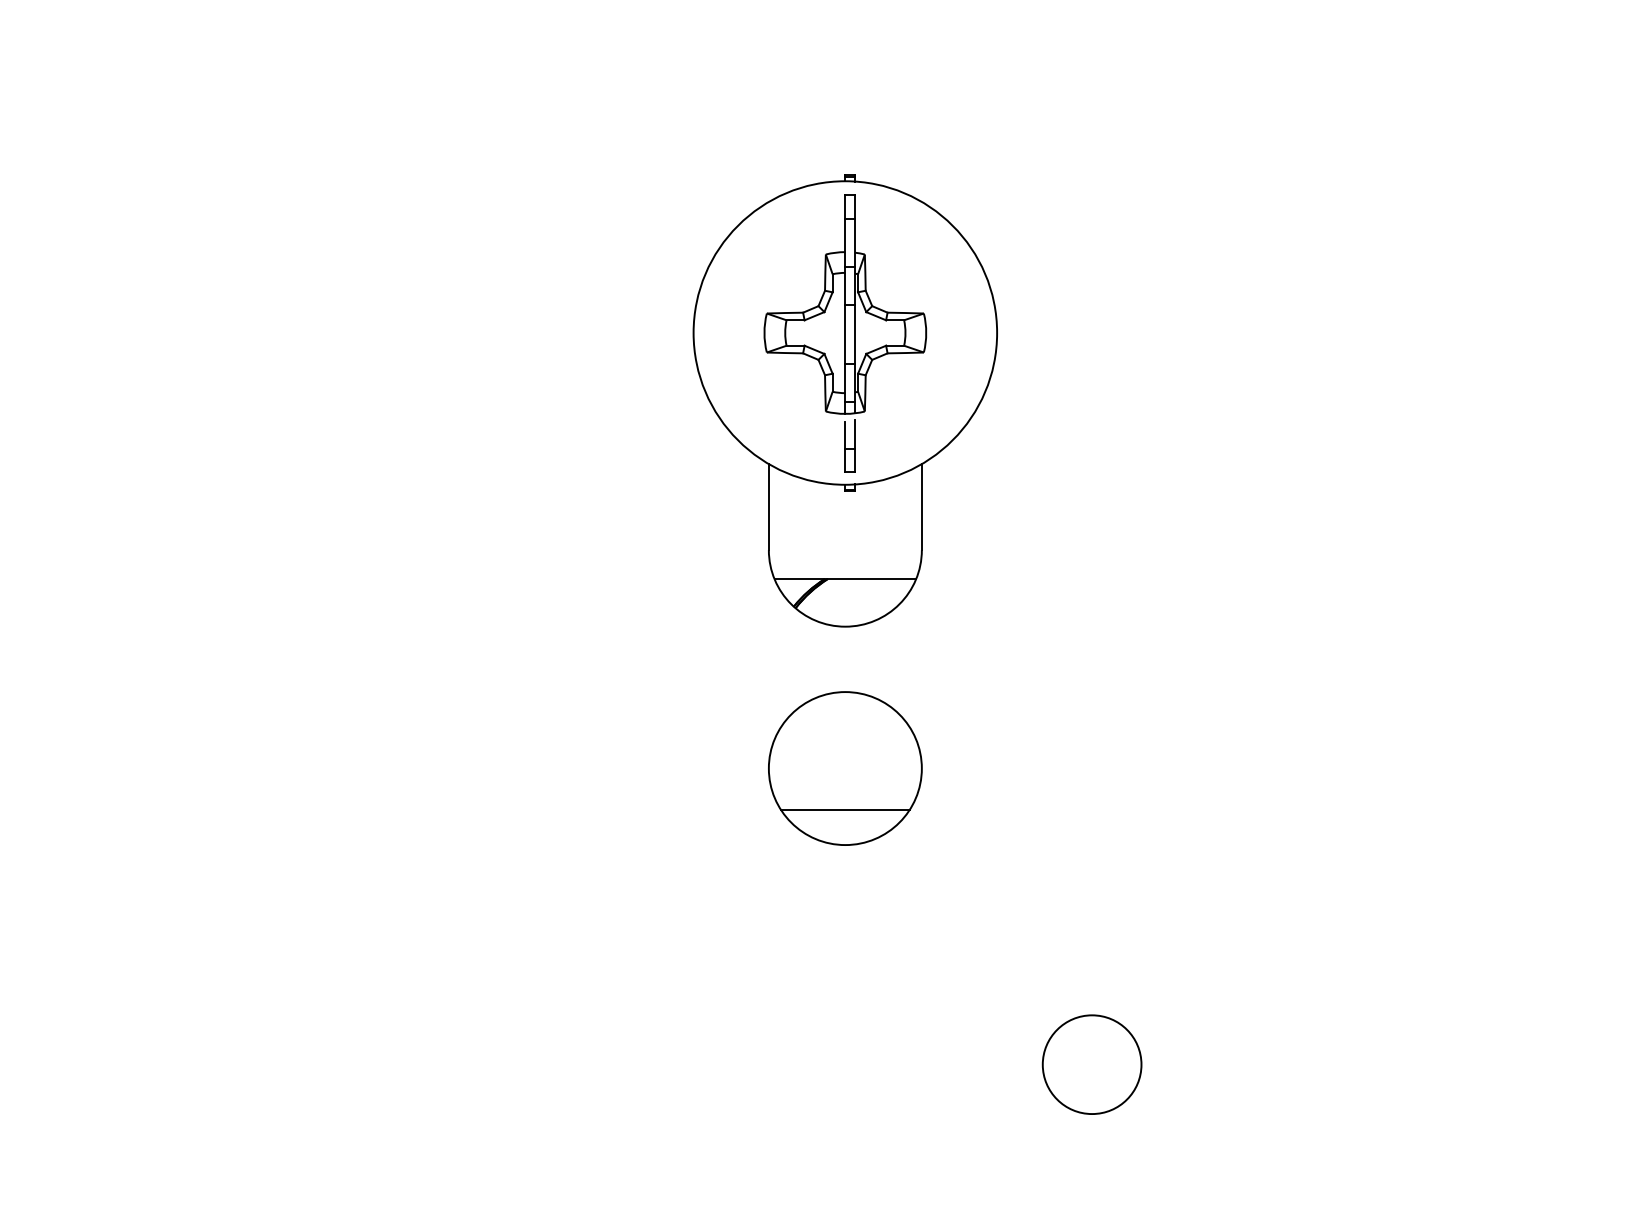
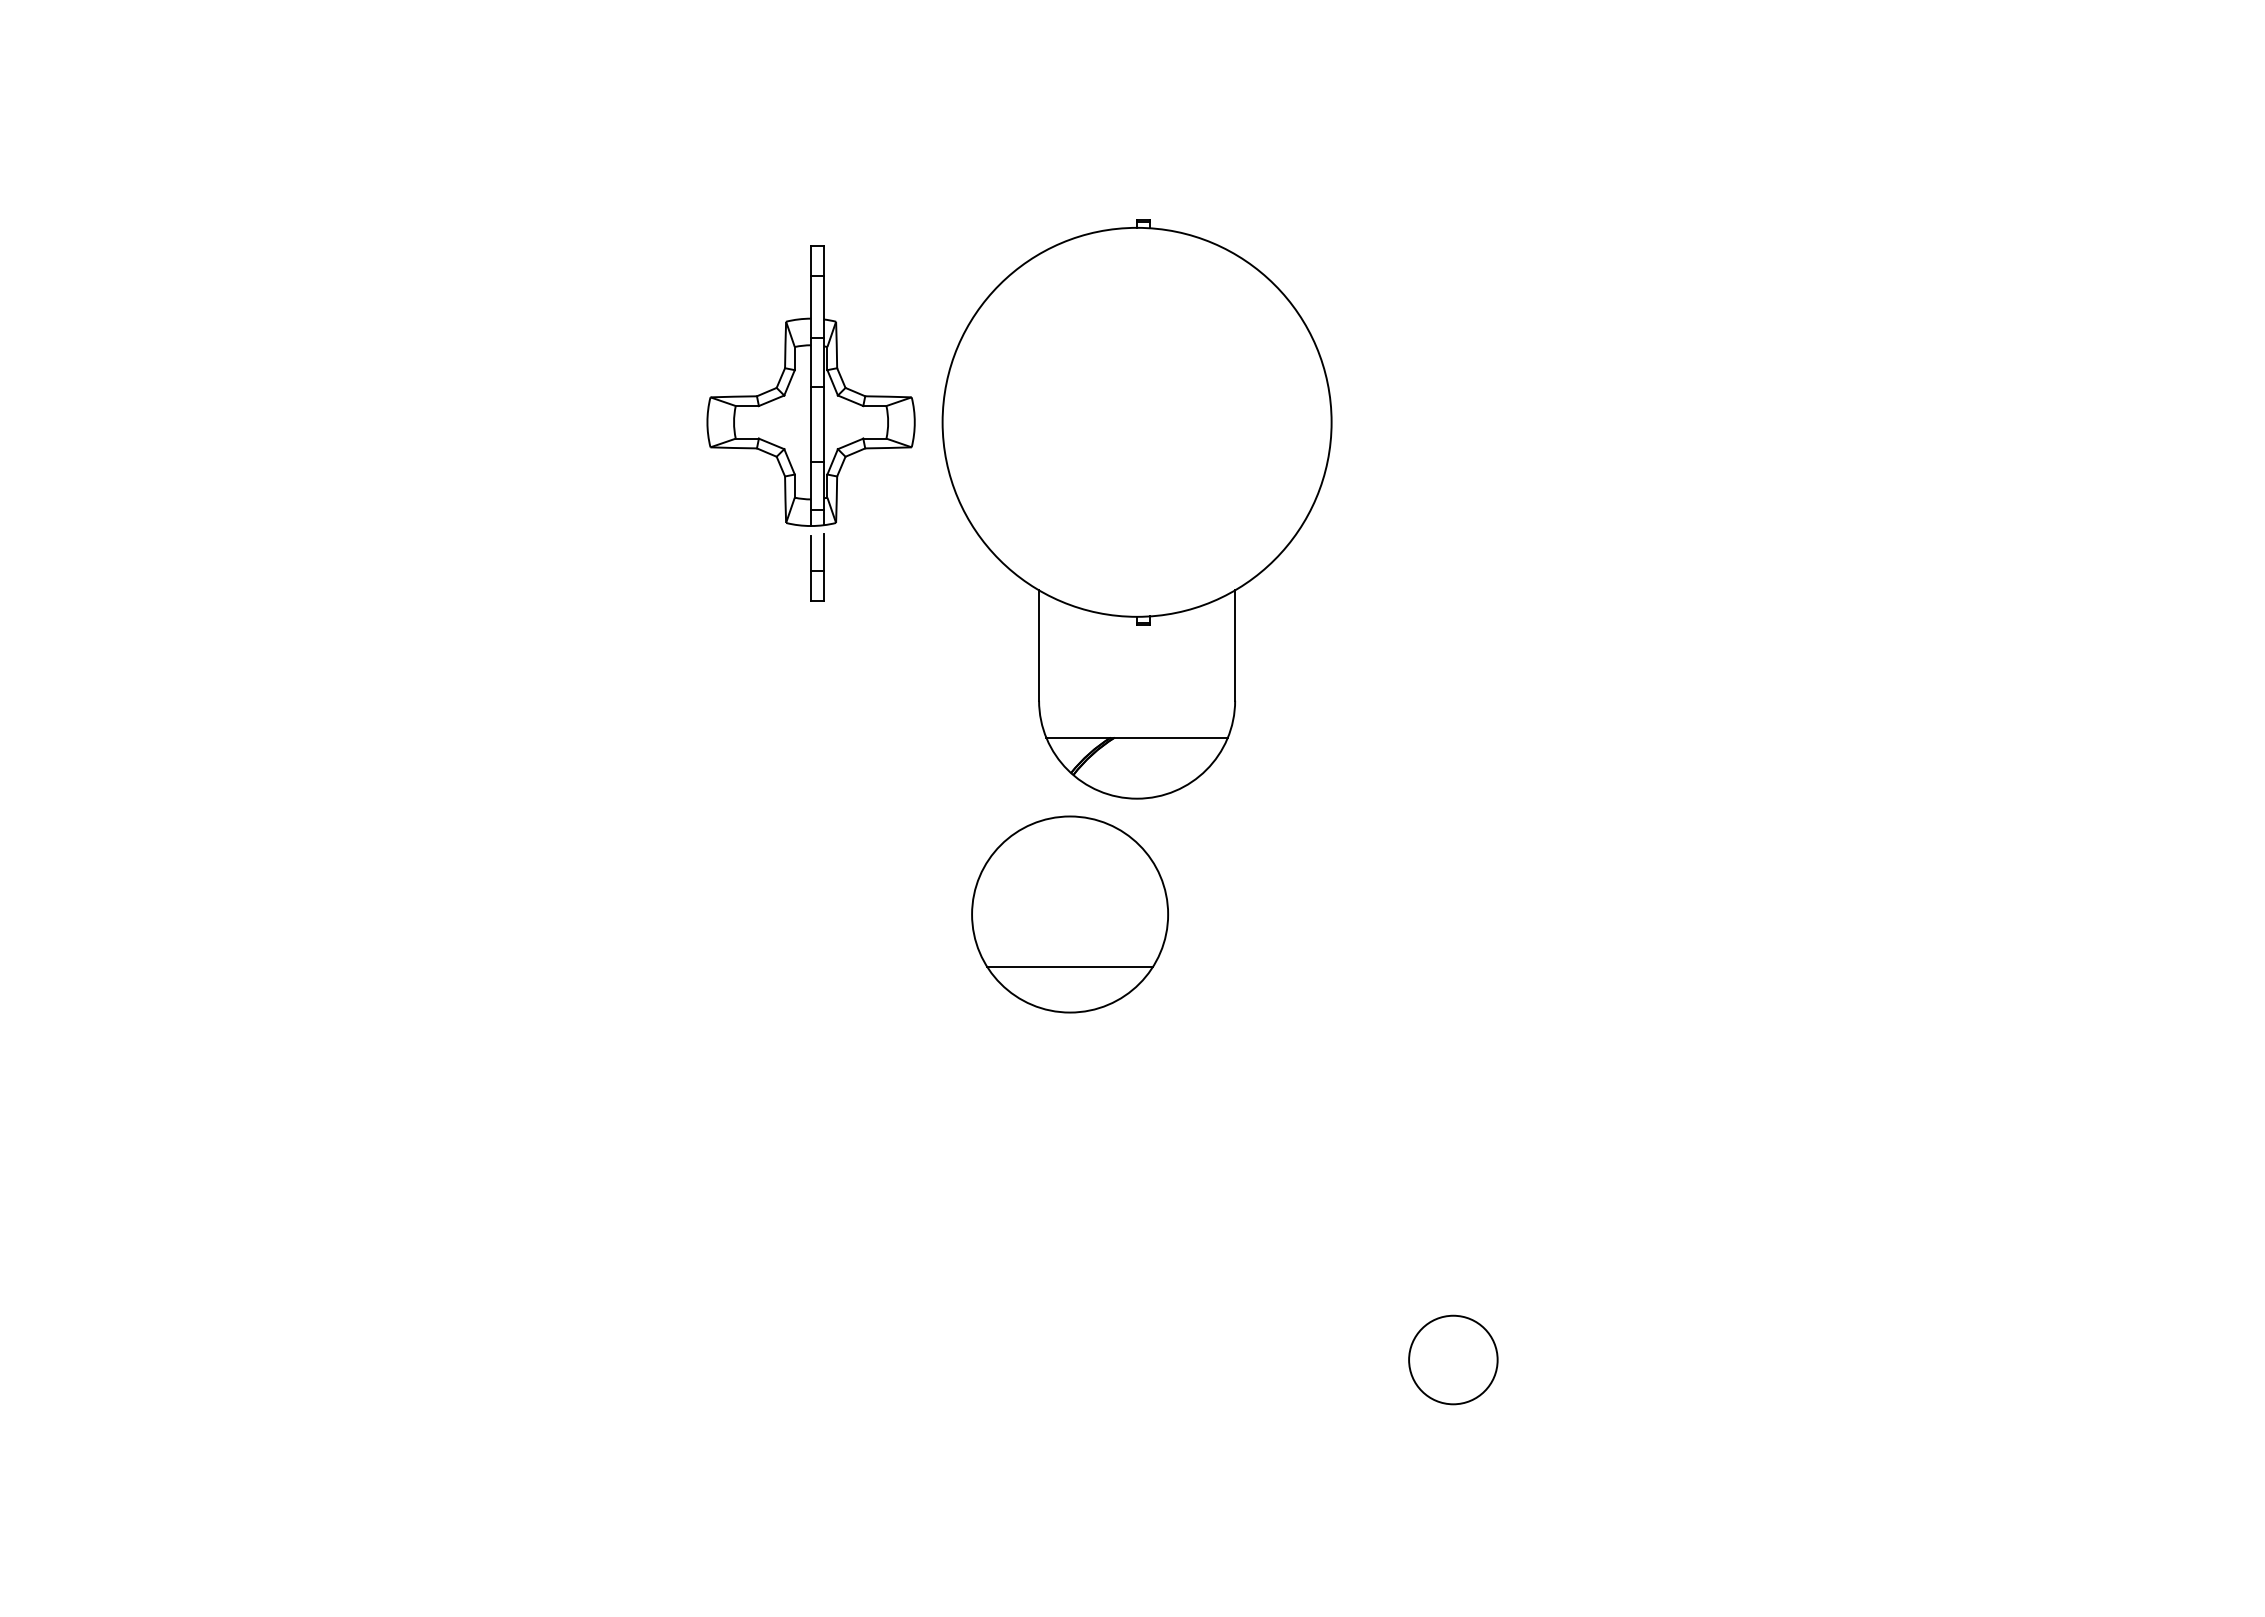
part: (844, 333) -> (810, 423), moved
part: (844, 768) -> (1069, 914), moved
circle: (1092, 1064) -> (1453, 1359), size x0.7

